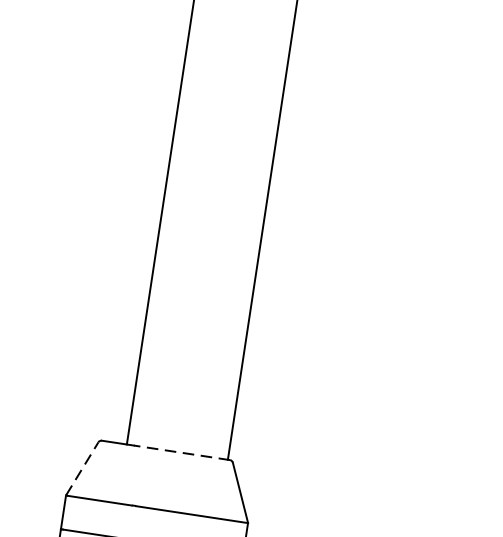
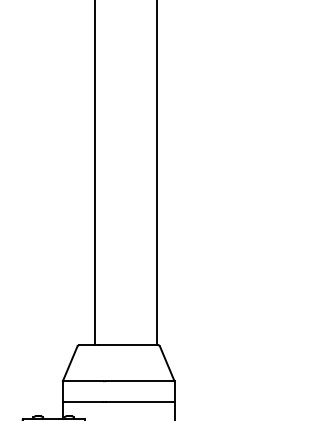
line: (181, 453) -> (128, 345), dashed -> solid
line: (82, 468) -> (70, 363), dashed -> solid

